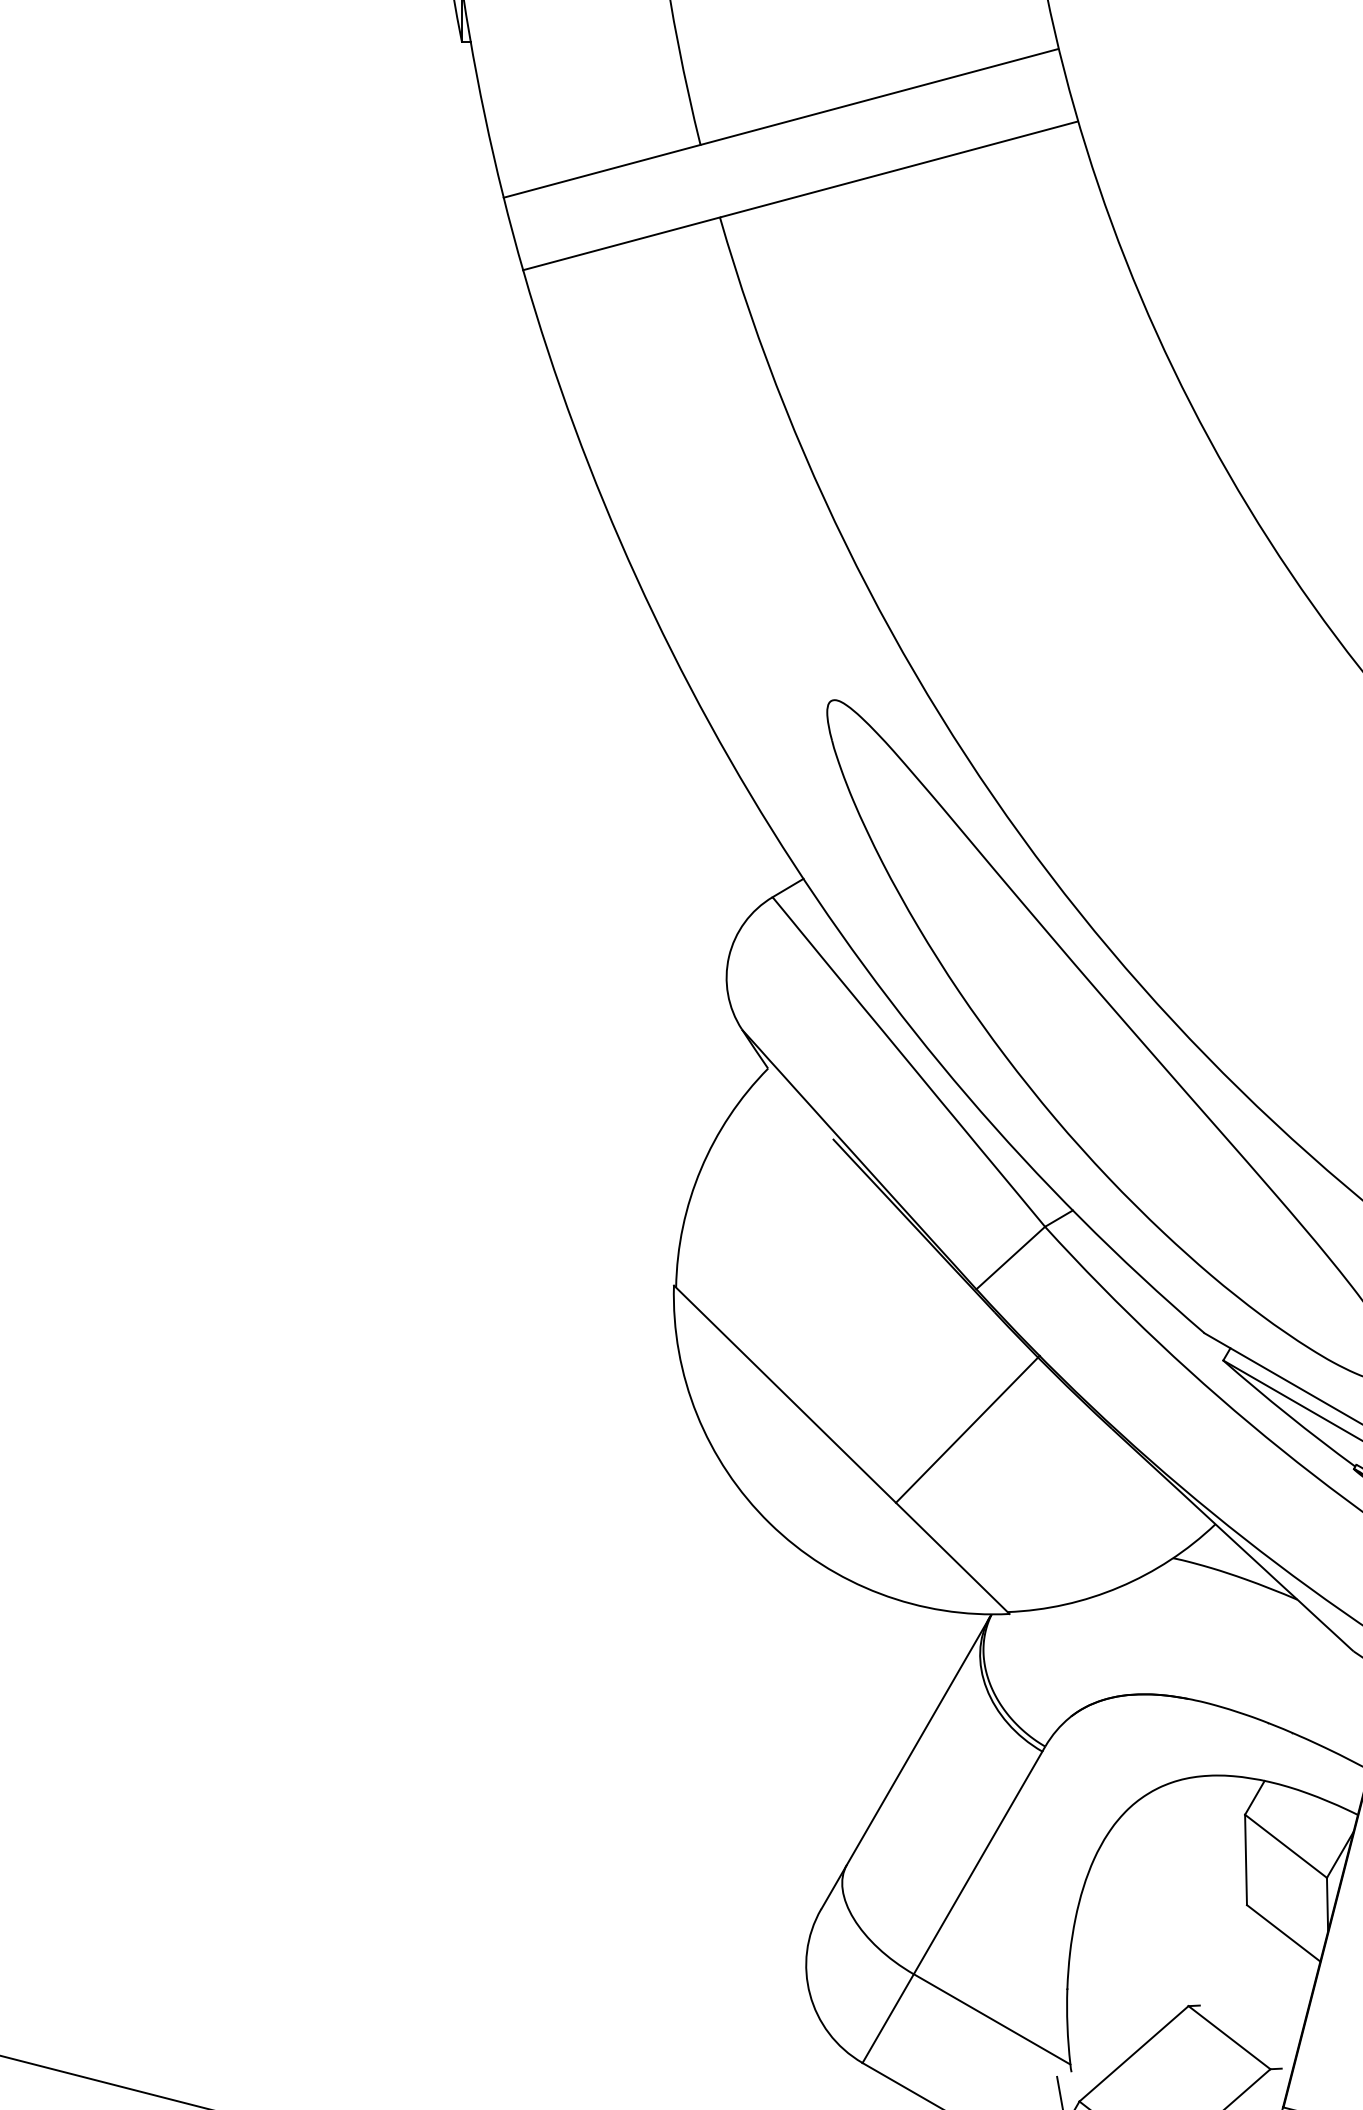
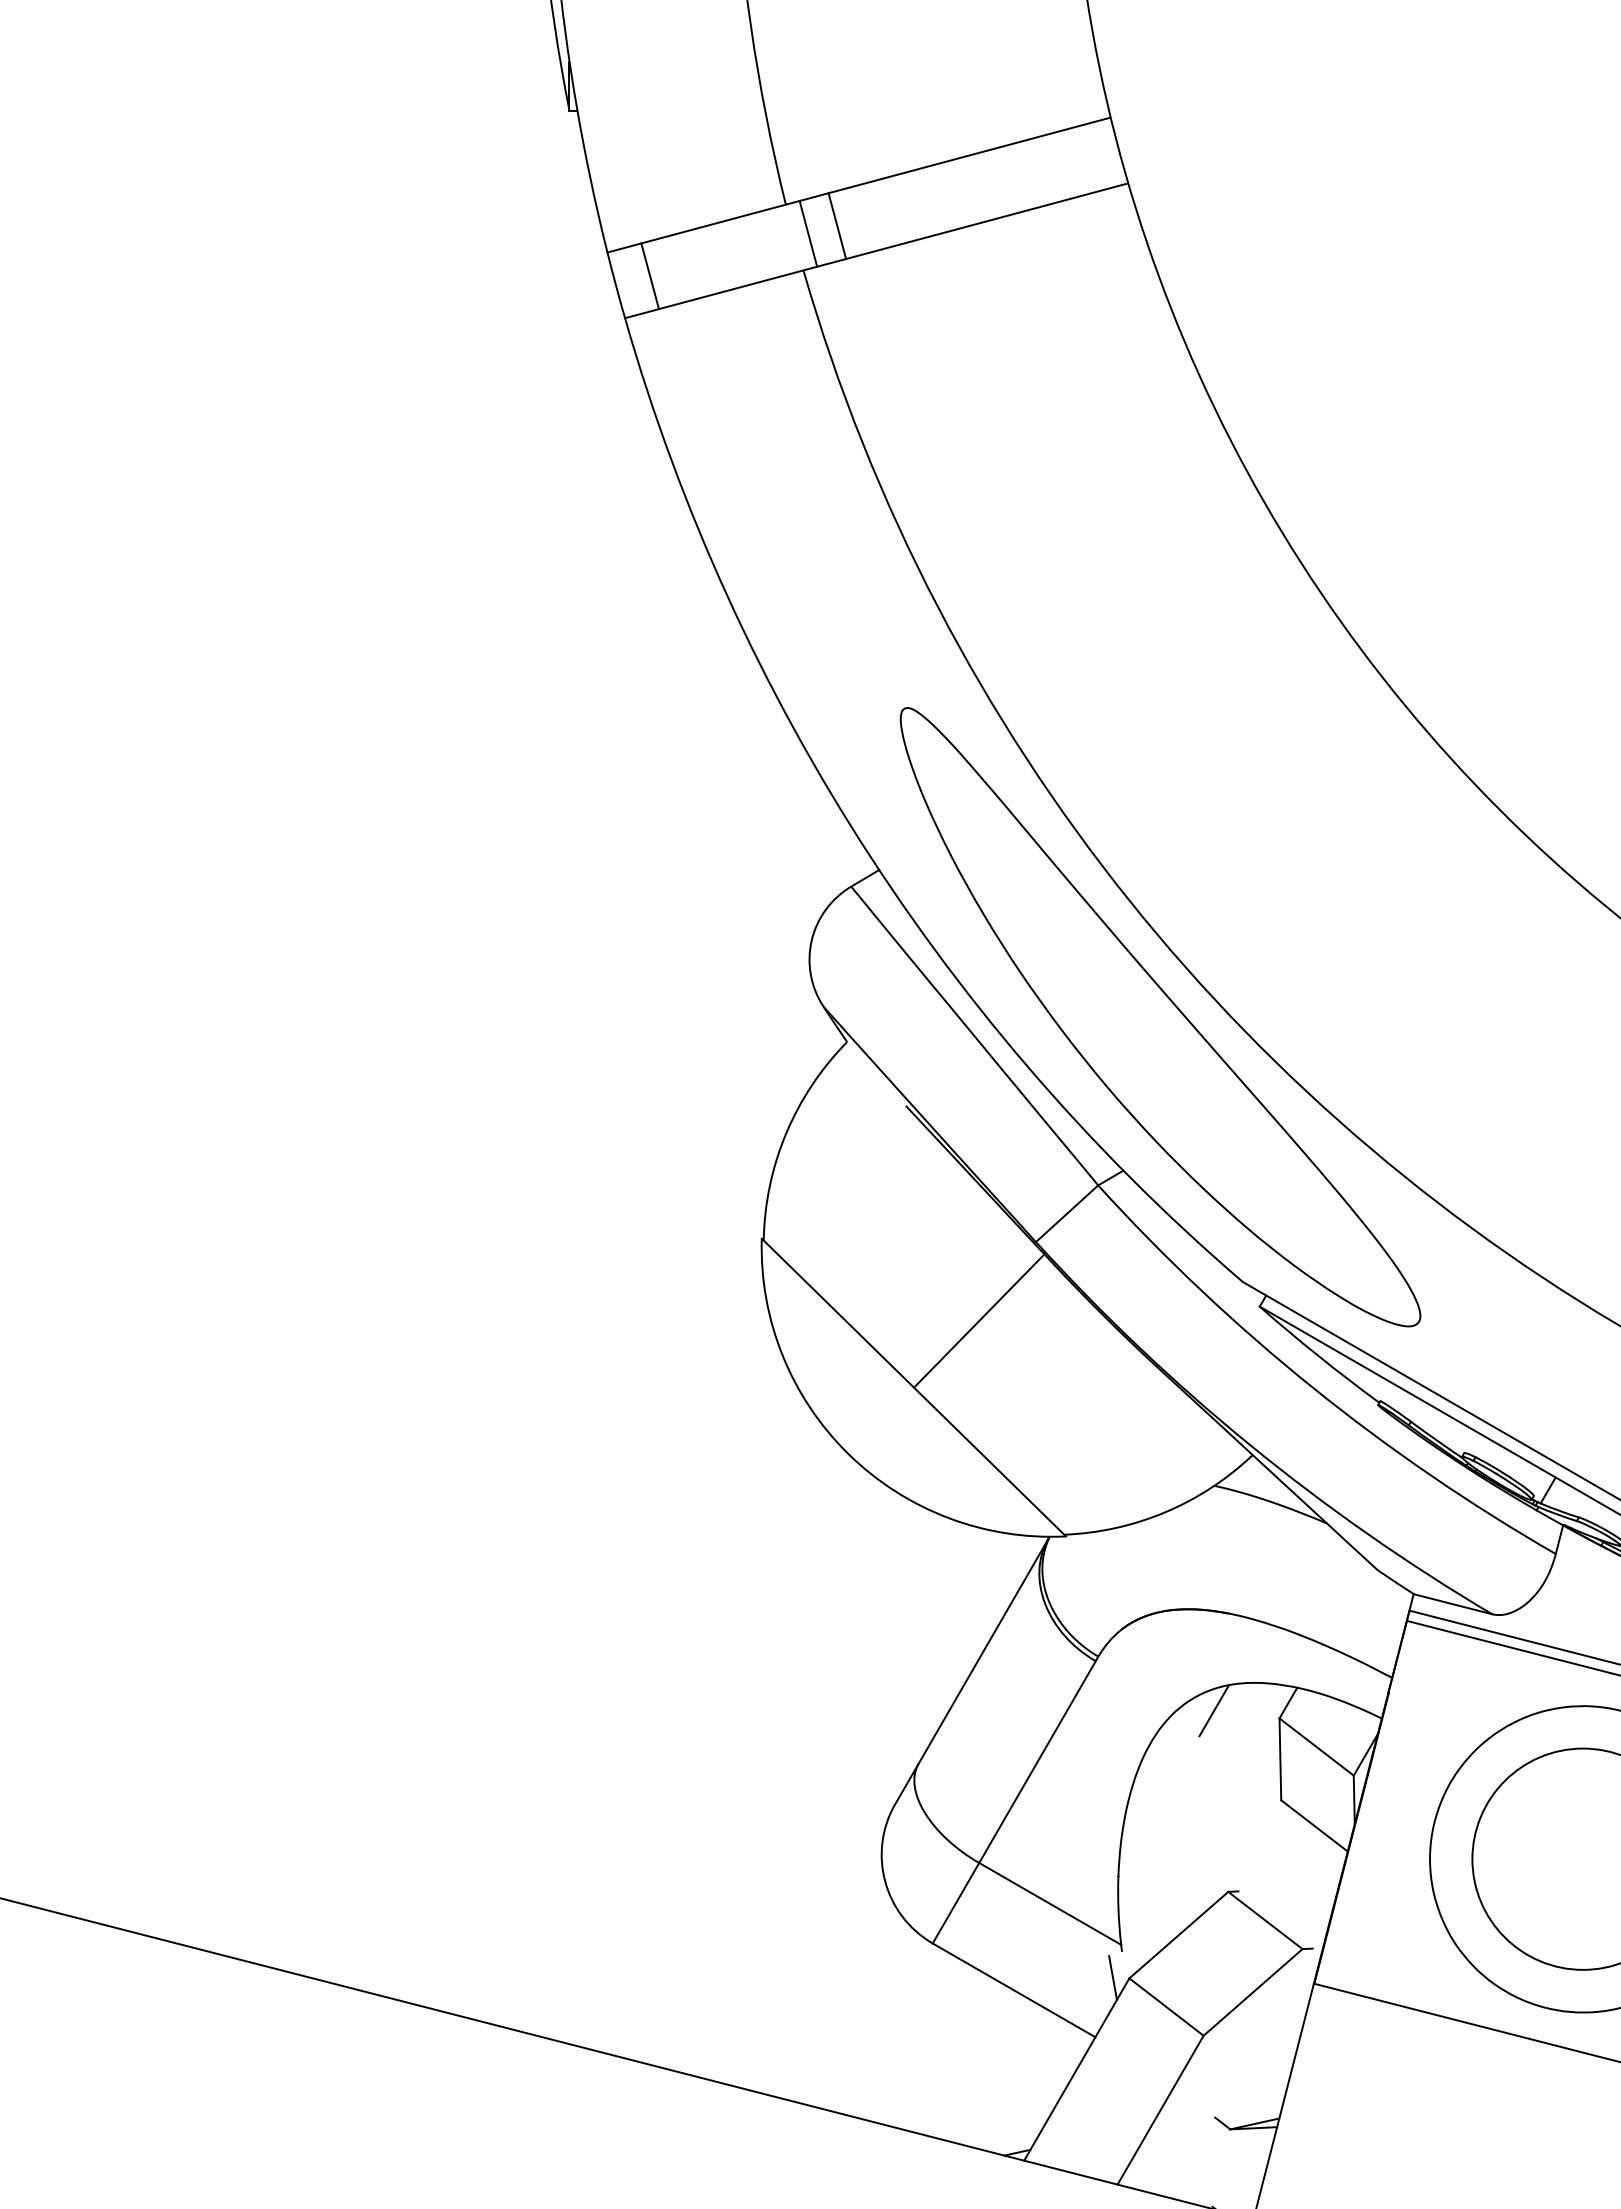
line: (757, 169) -> (837, 226), added
line: (725, 176) -> (808, 233), added
line: (551, 224) -> (650, 276), added
line: (968, 1428) -> (979, 1320), moved
line: (1172, 1806) -> (1213, 1710), added

